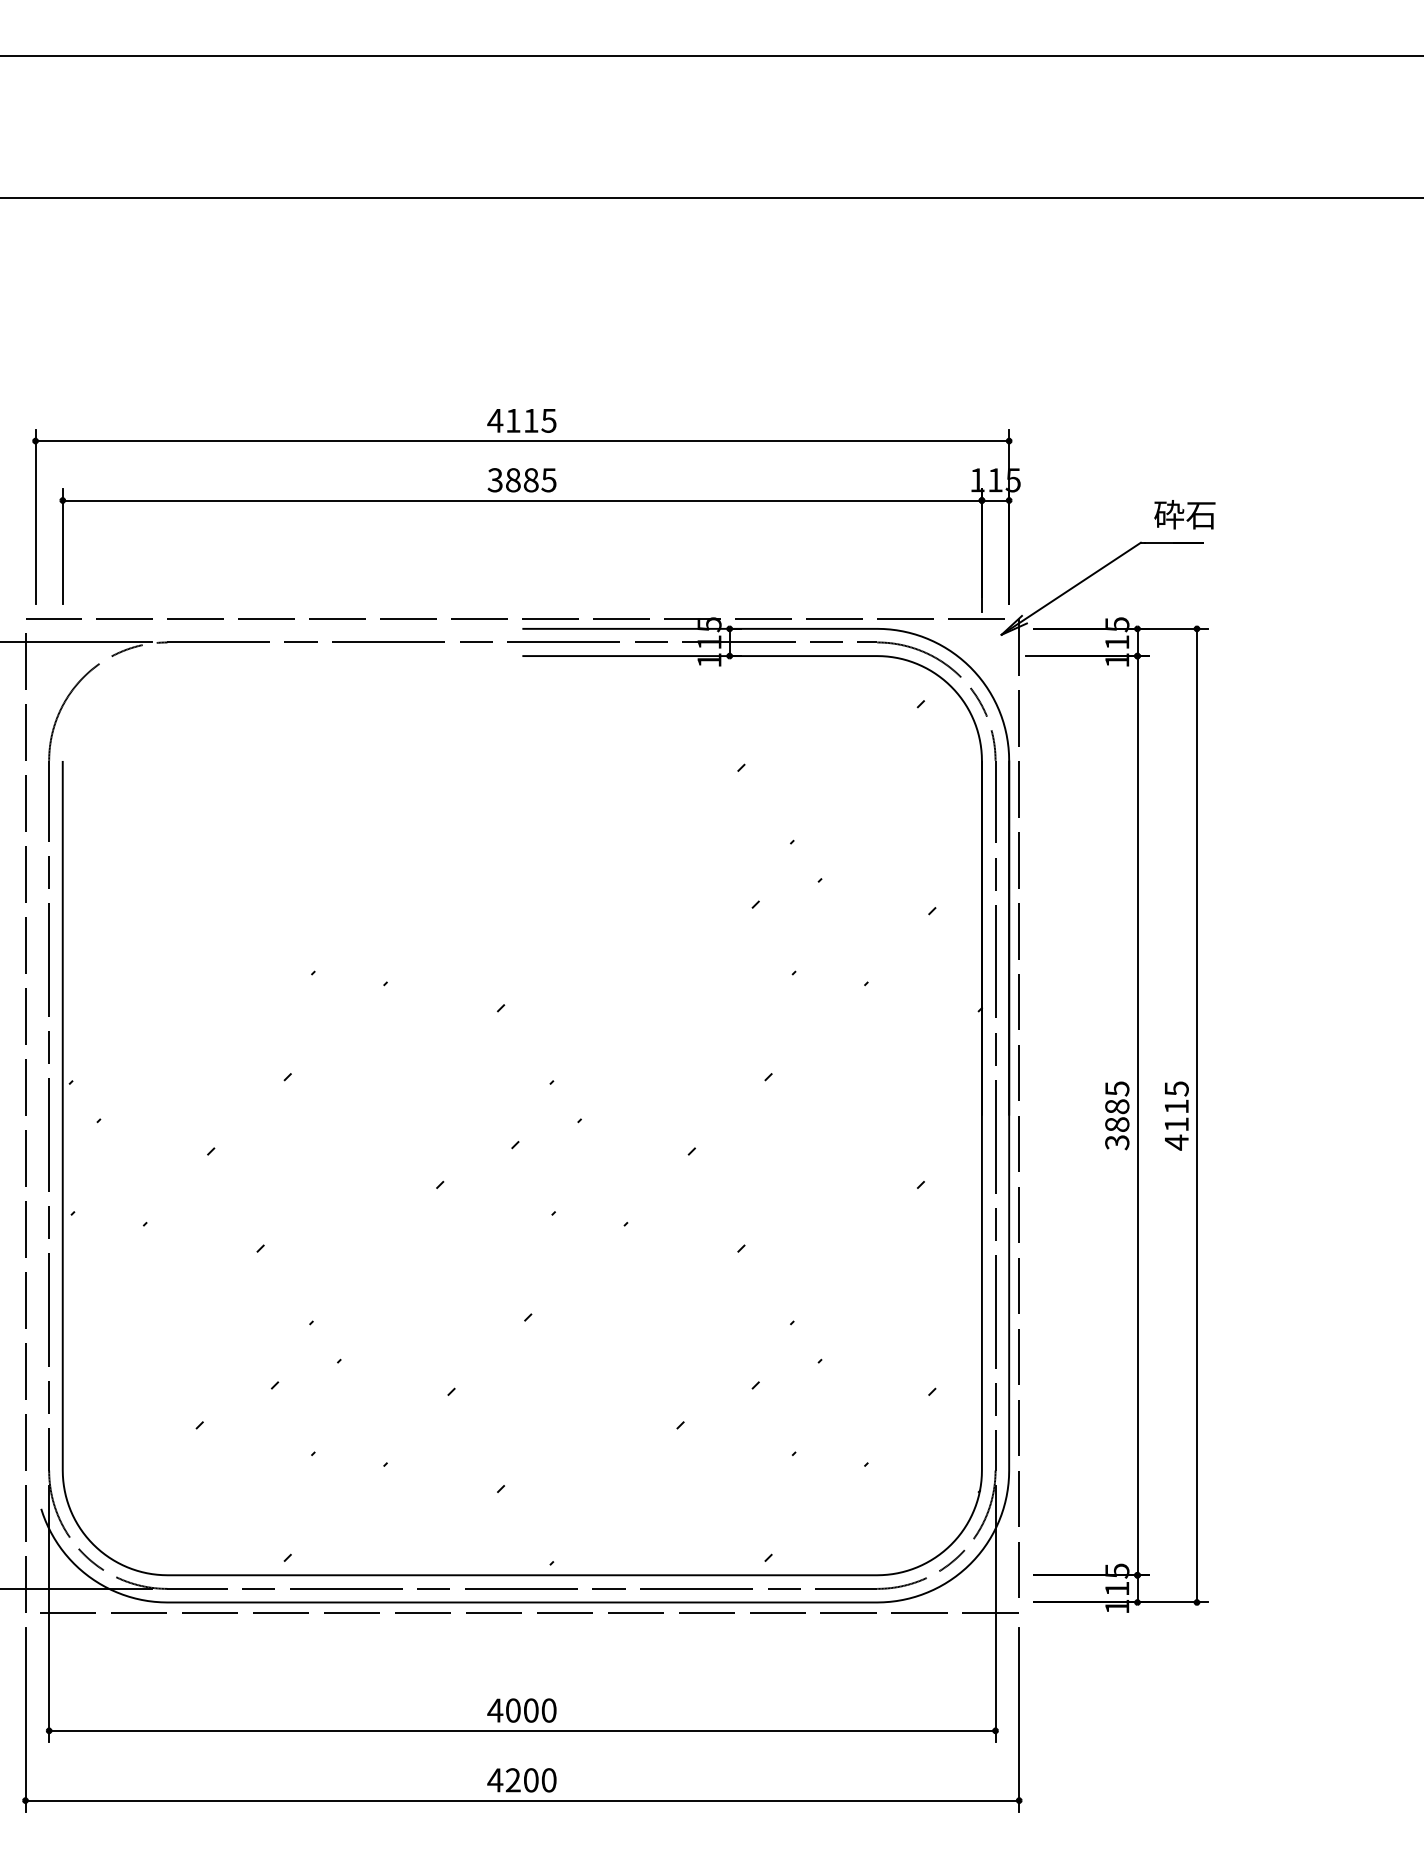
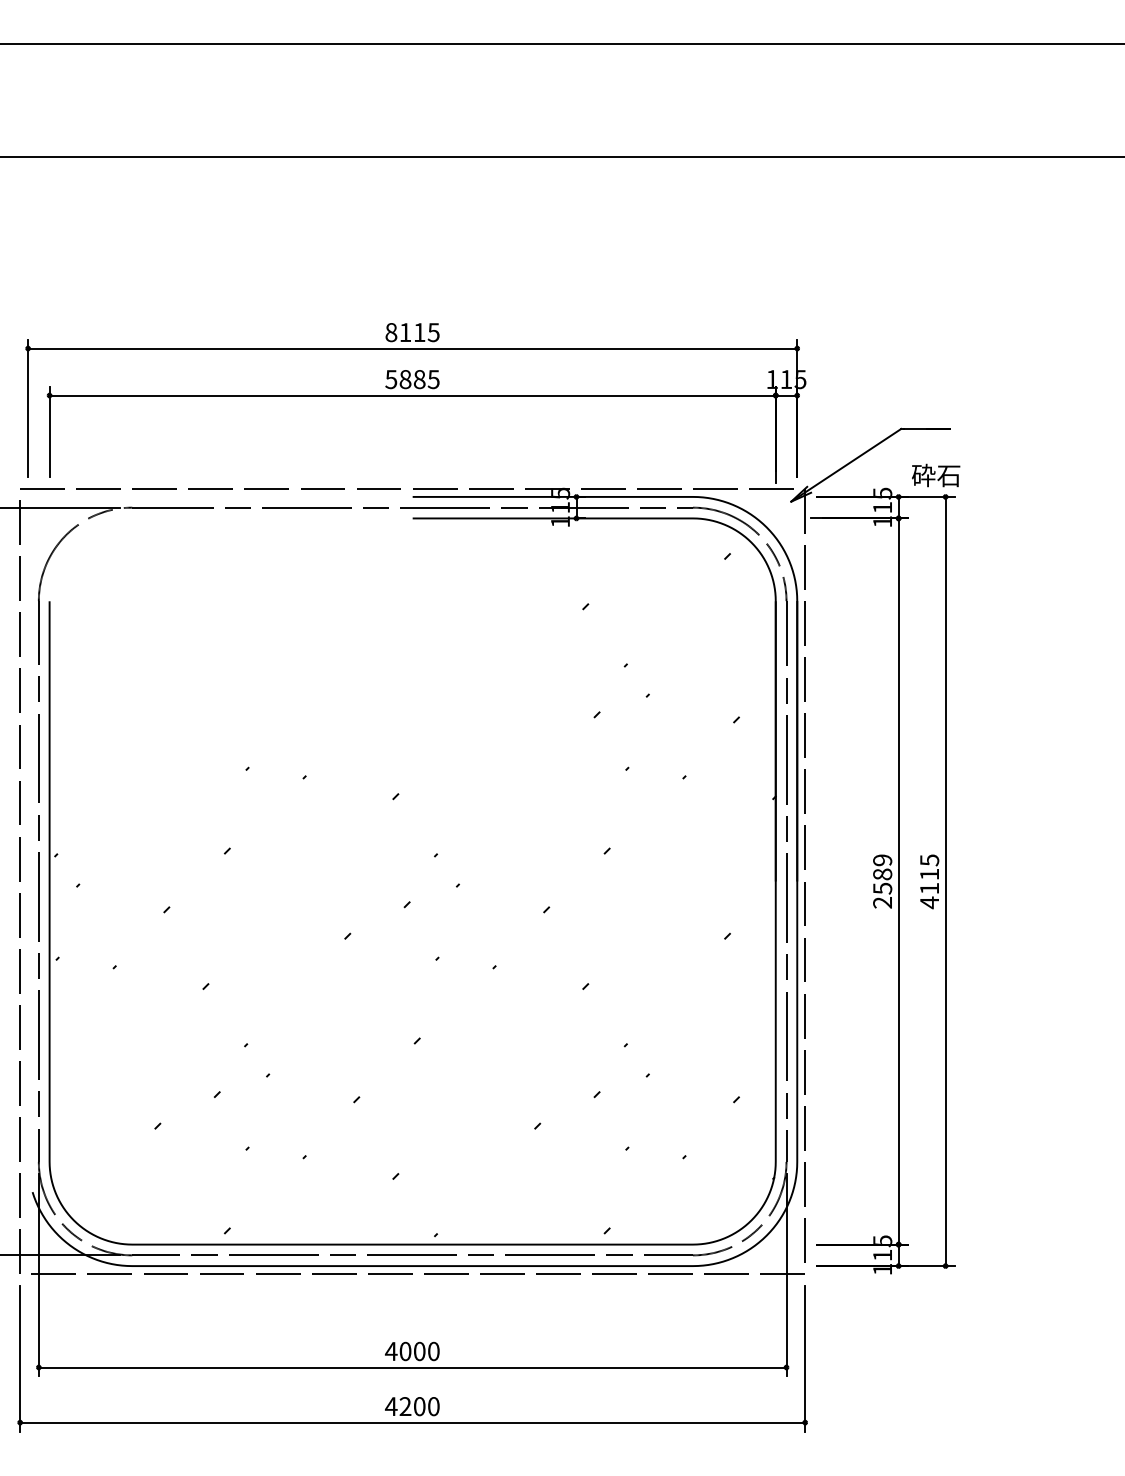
text: (495, 420) -> (391, 332), 4115 -> 8115
text: (495, 479) -> (391, 378), 3885 -> 5885
text: (1184, 514) -> (935, 475), moved
text: (1117, 1115) -> (882, 881), 3885 -> 2589

